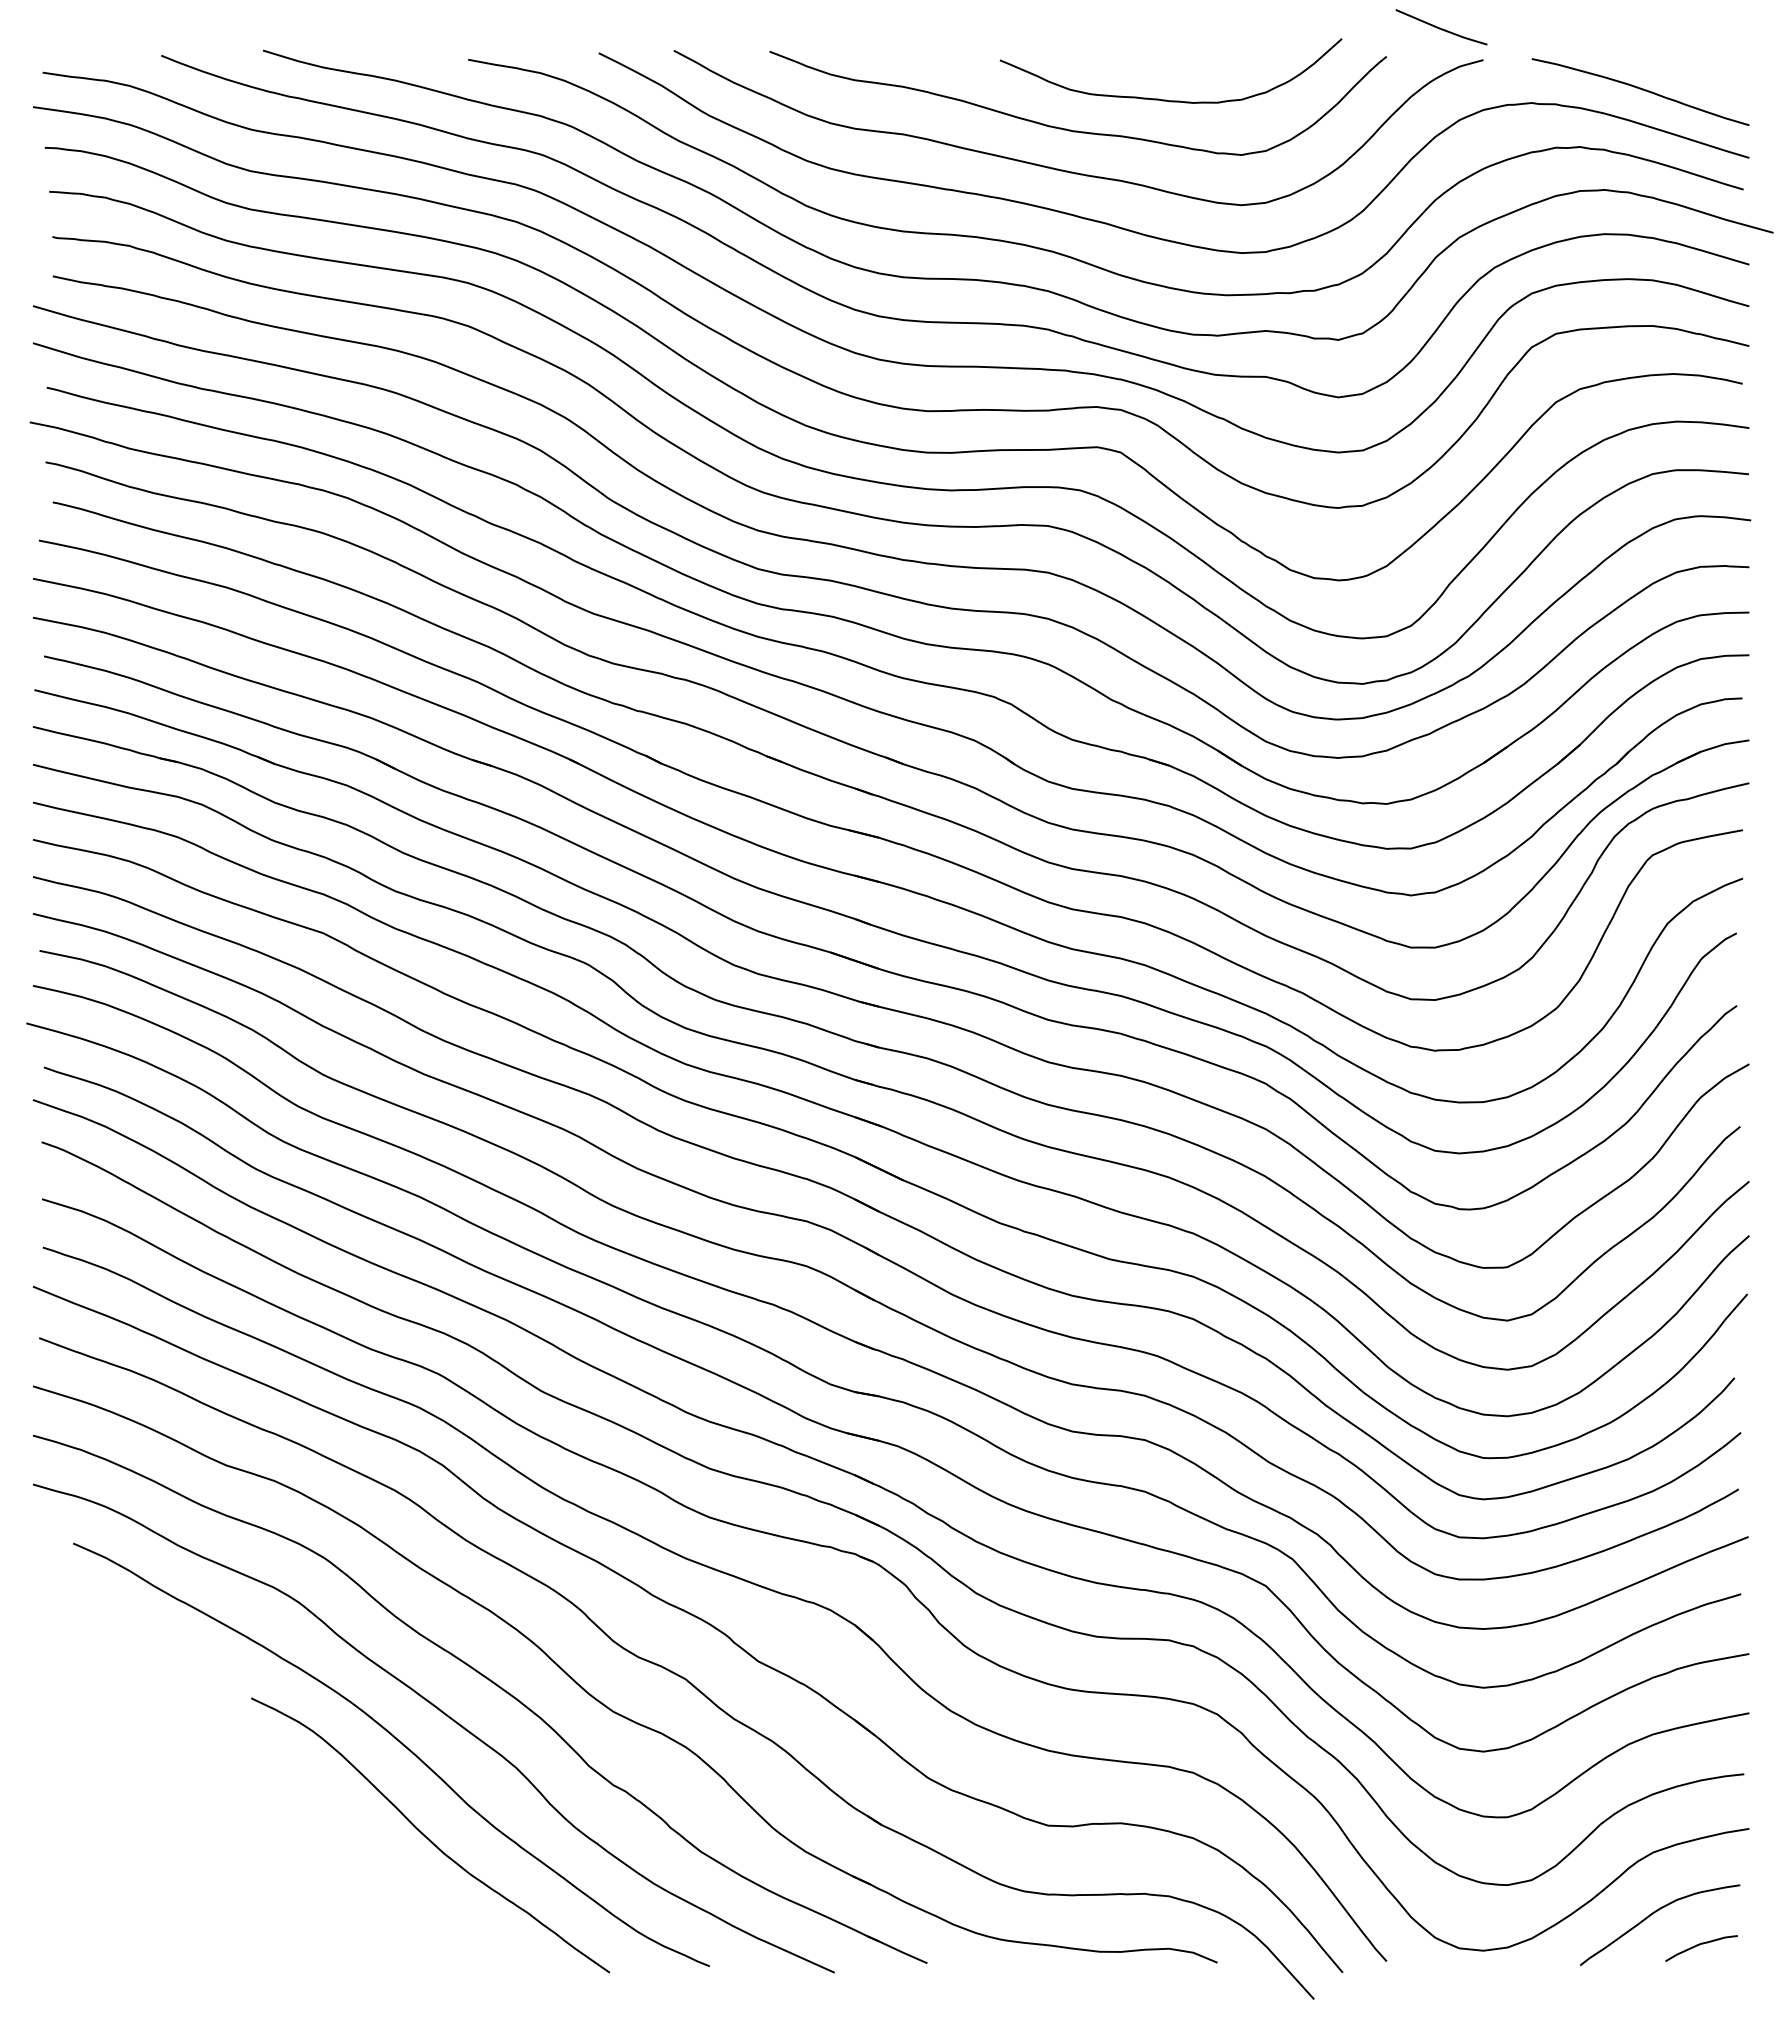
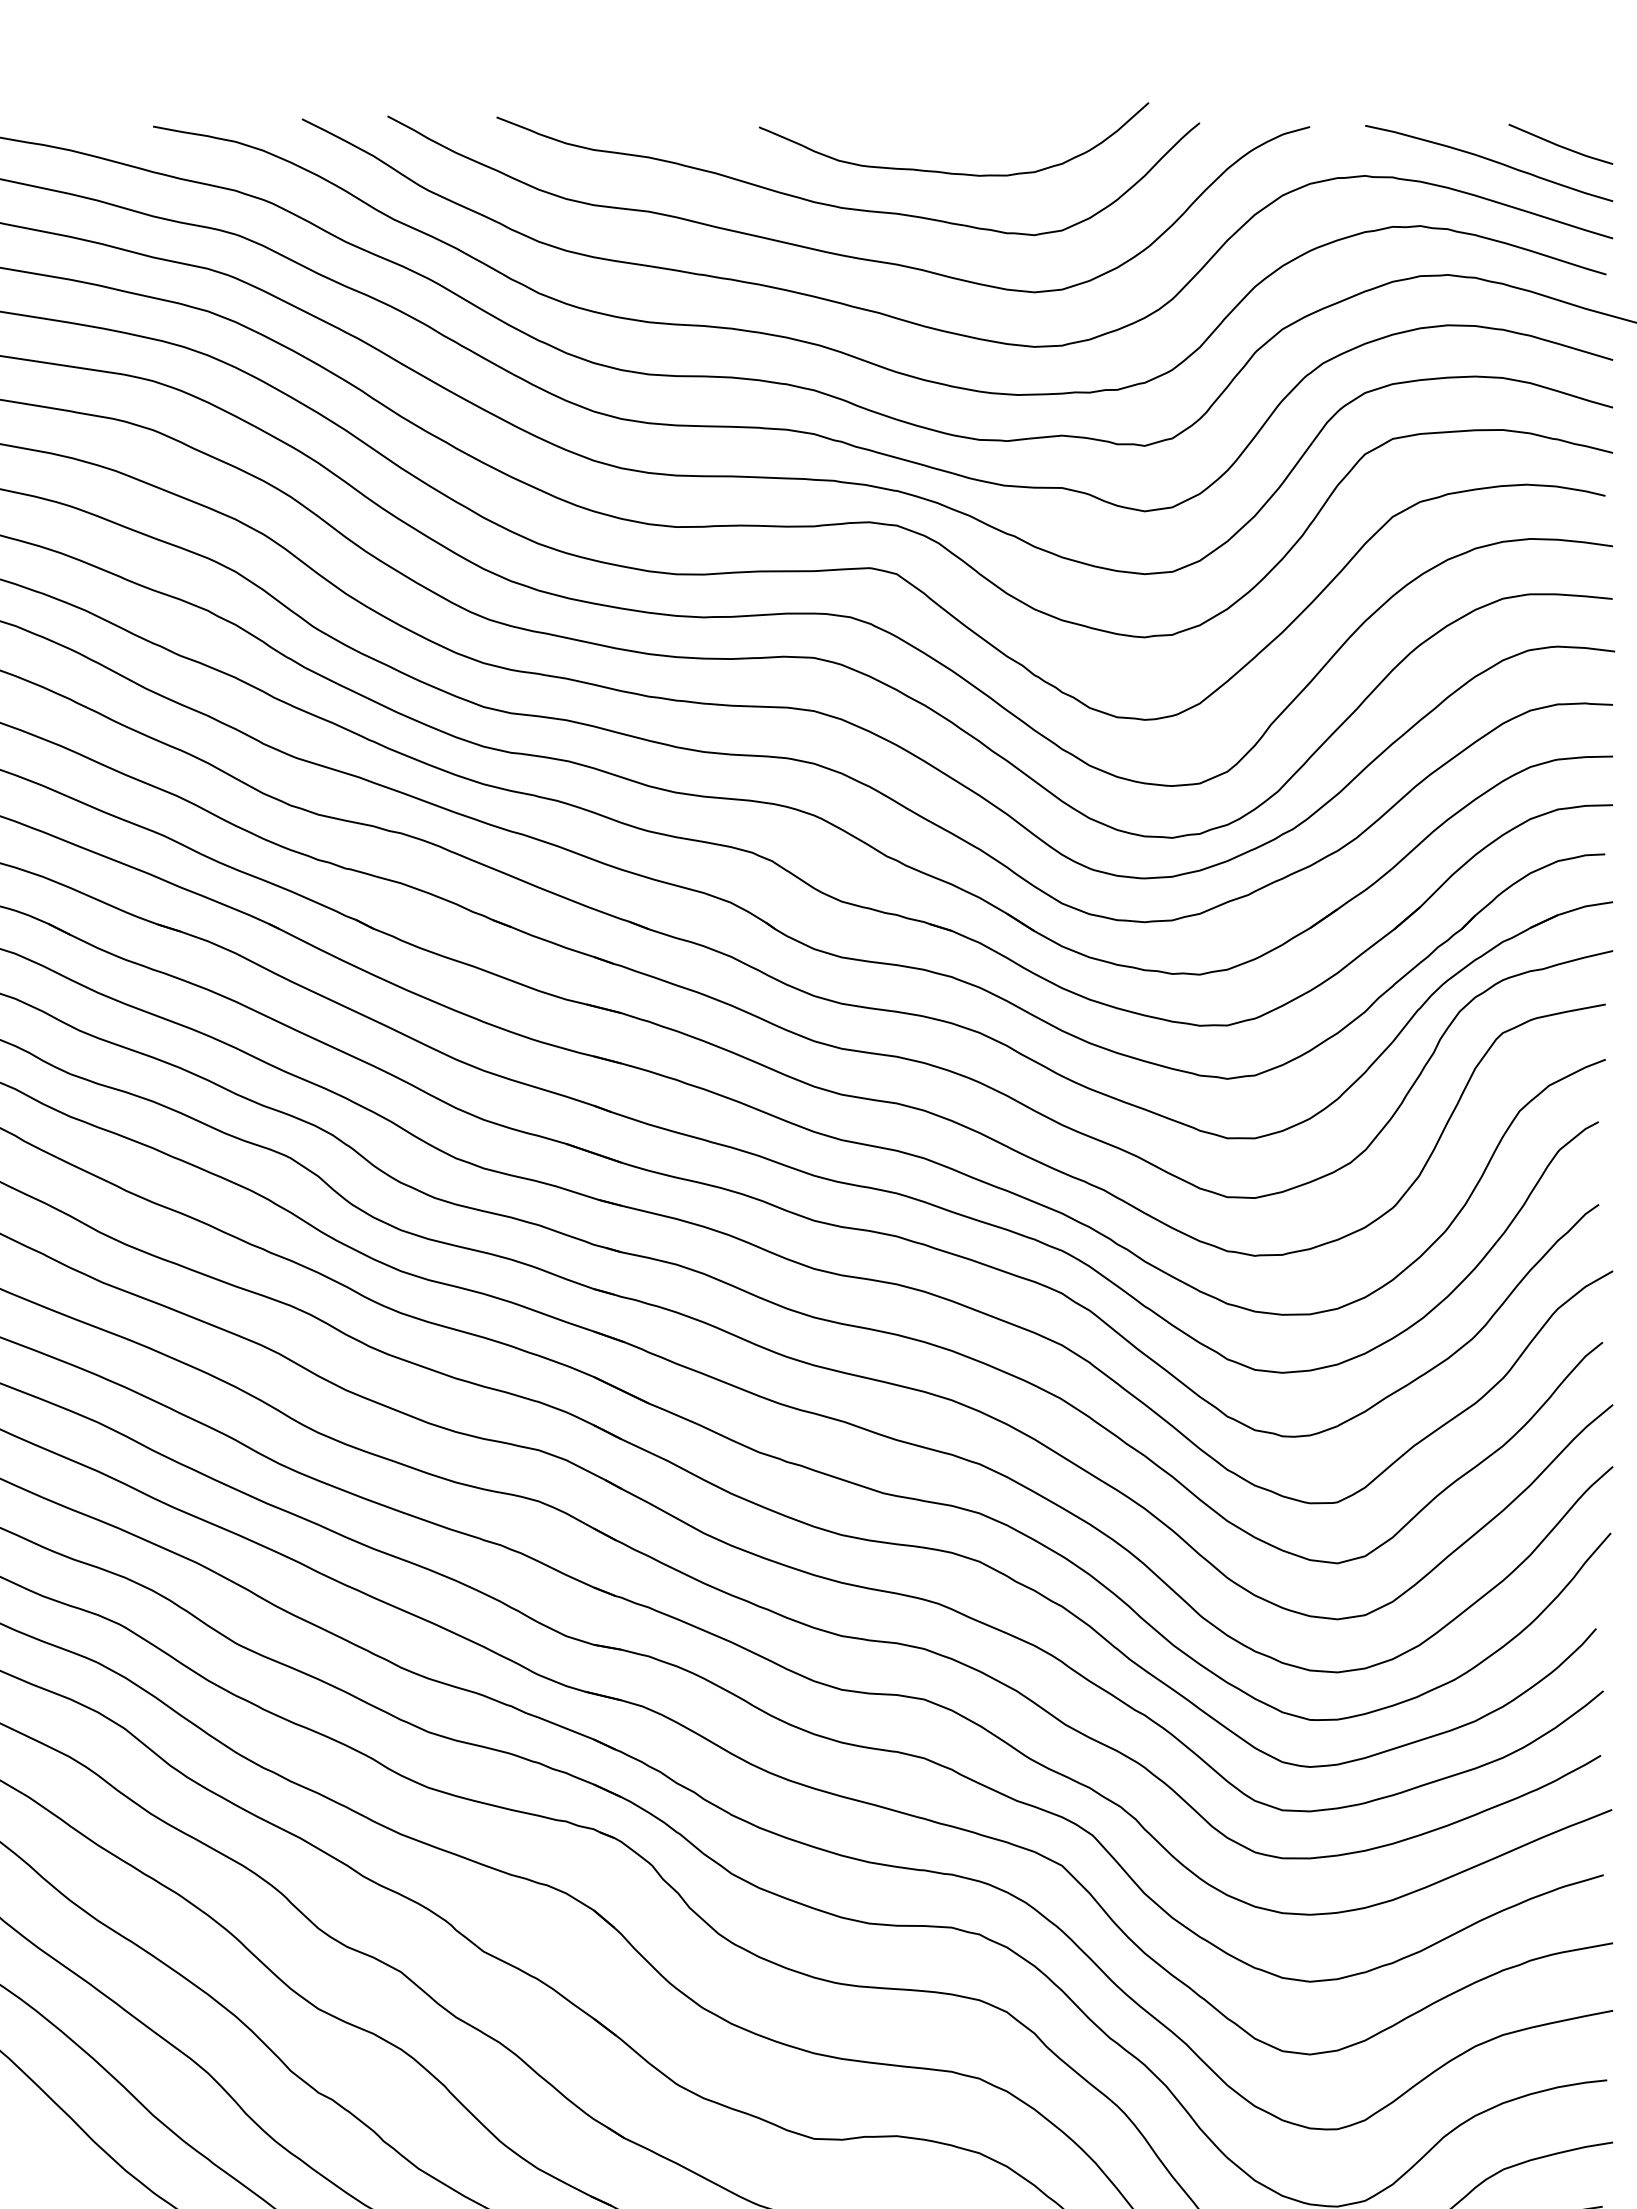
line: (1440, 27) -> (1559, 144), moved

